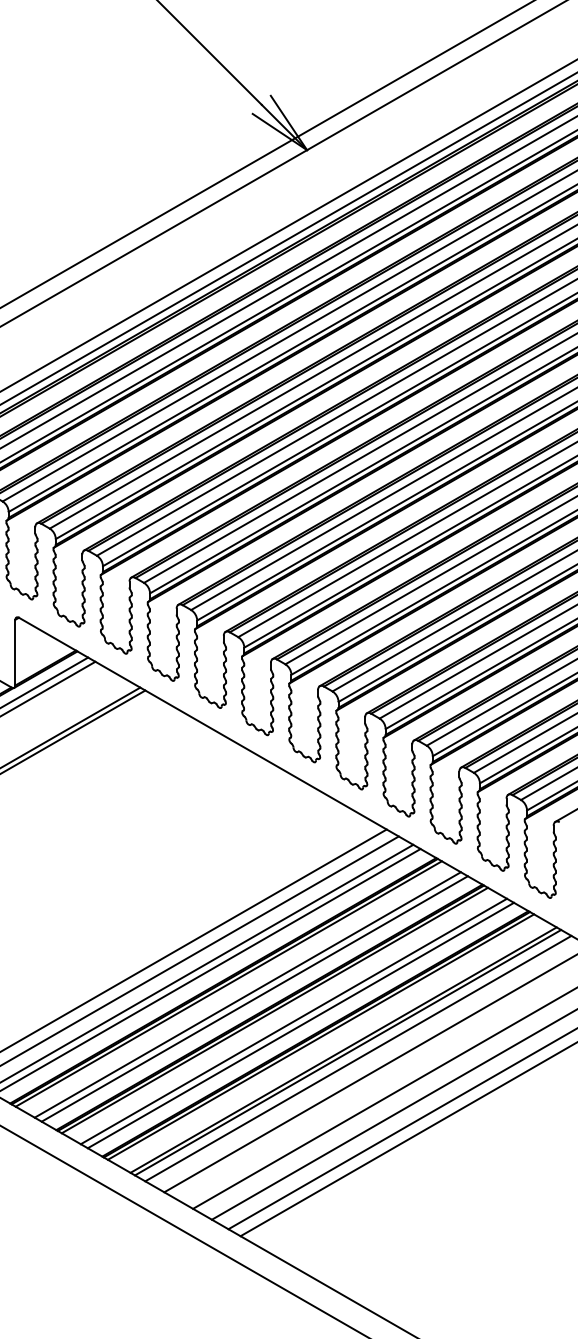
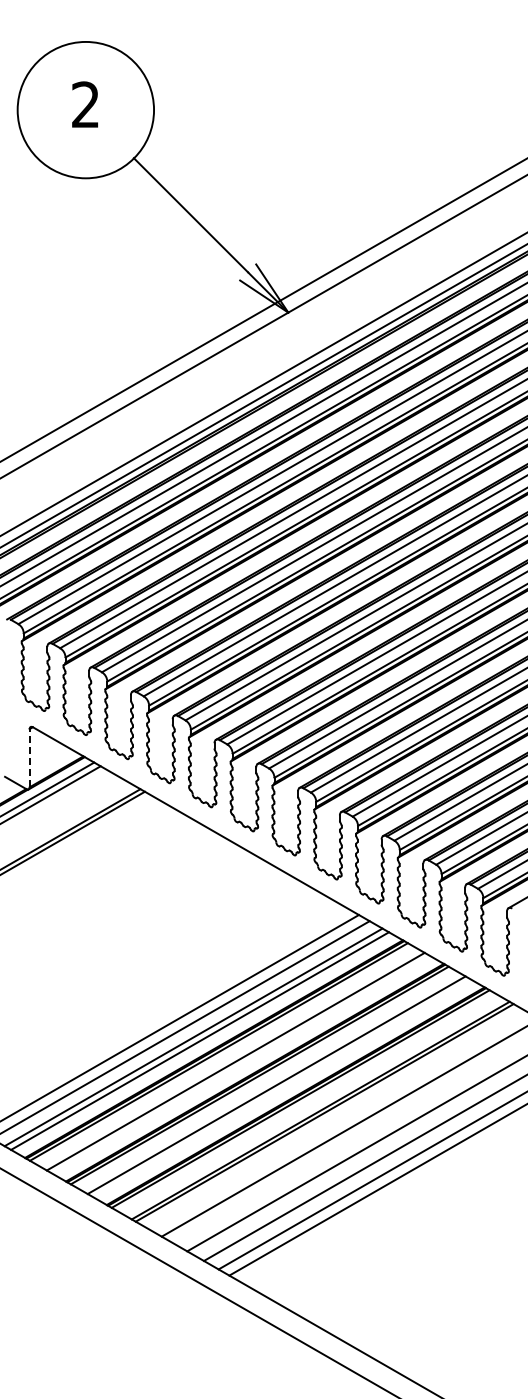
line: (15, 651) -> (29, 757), solid -> dashed
line: (254, 999) -> (241, 1065), removed
line: (300, 1025) -> (282, 1088), removed
line: (358, 1057) -> (333, 1117), removed

